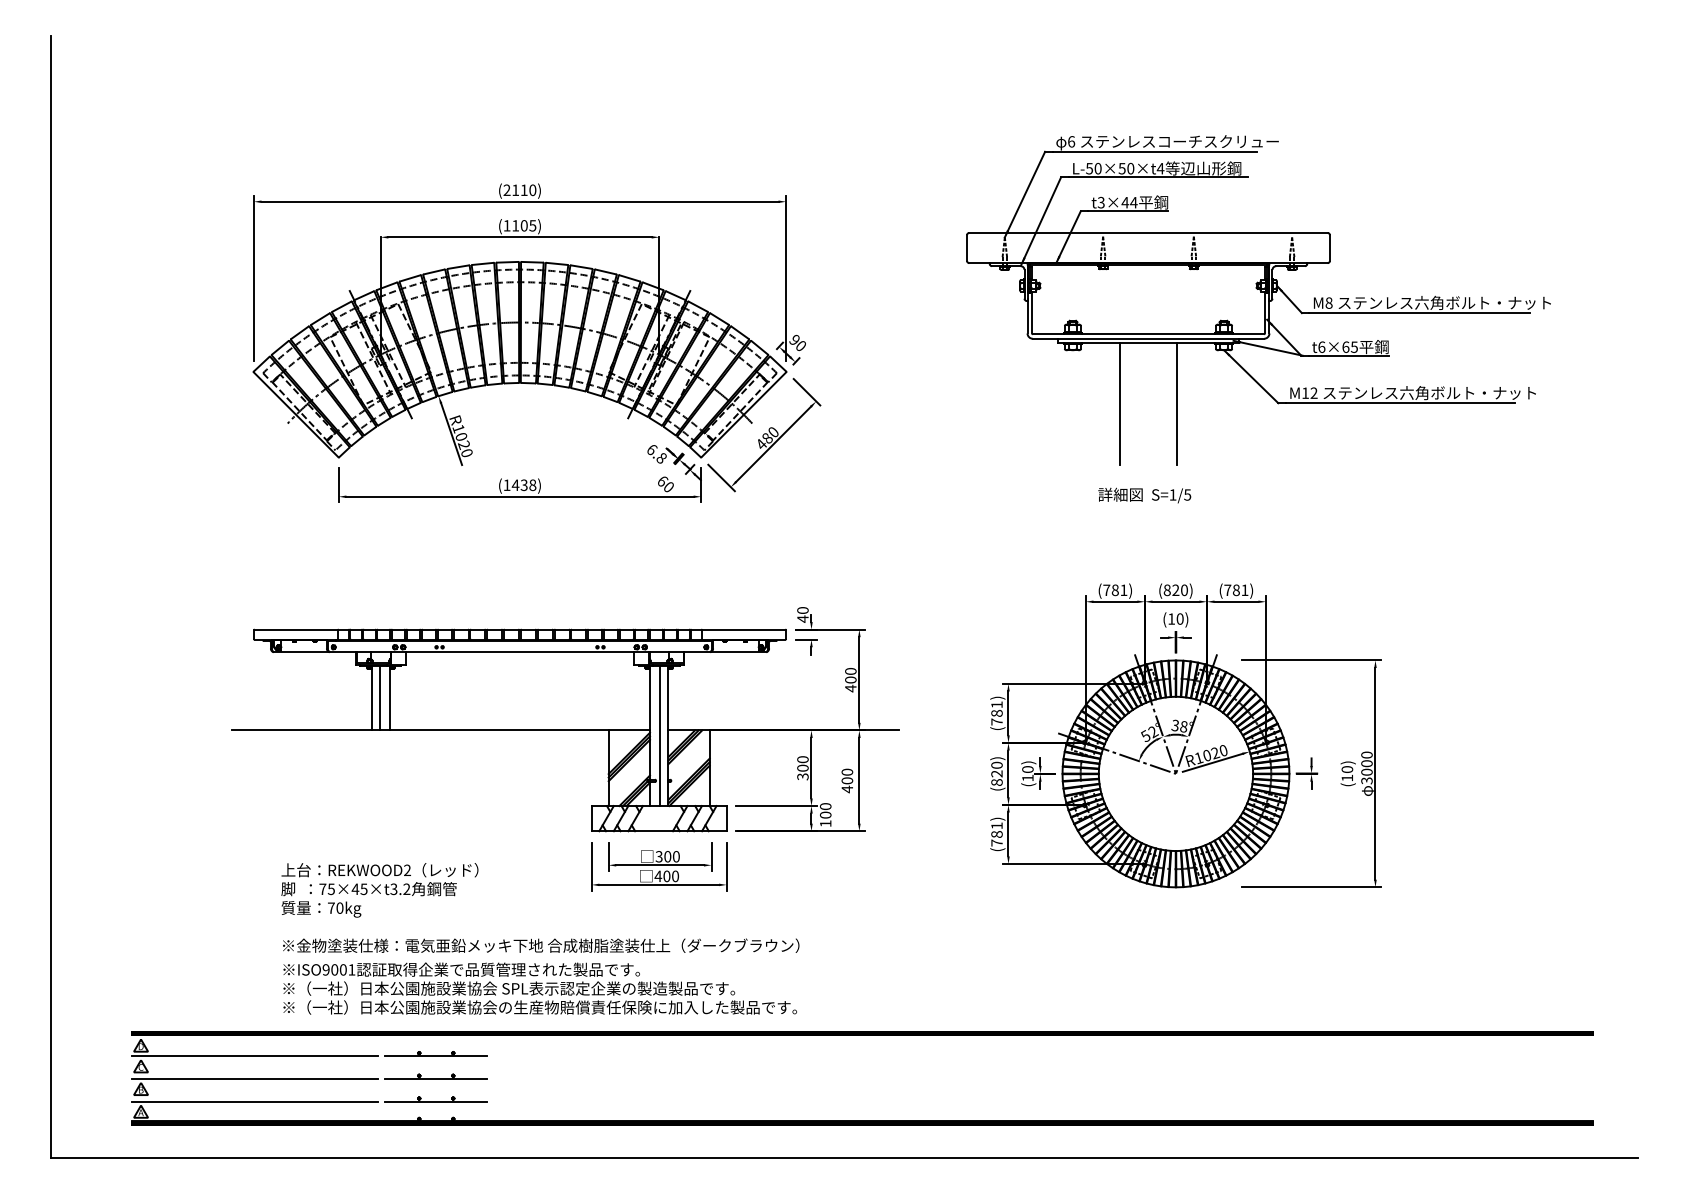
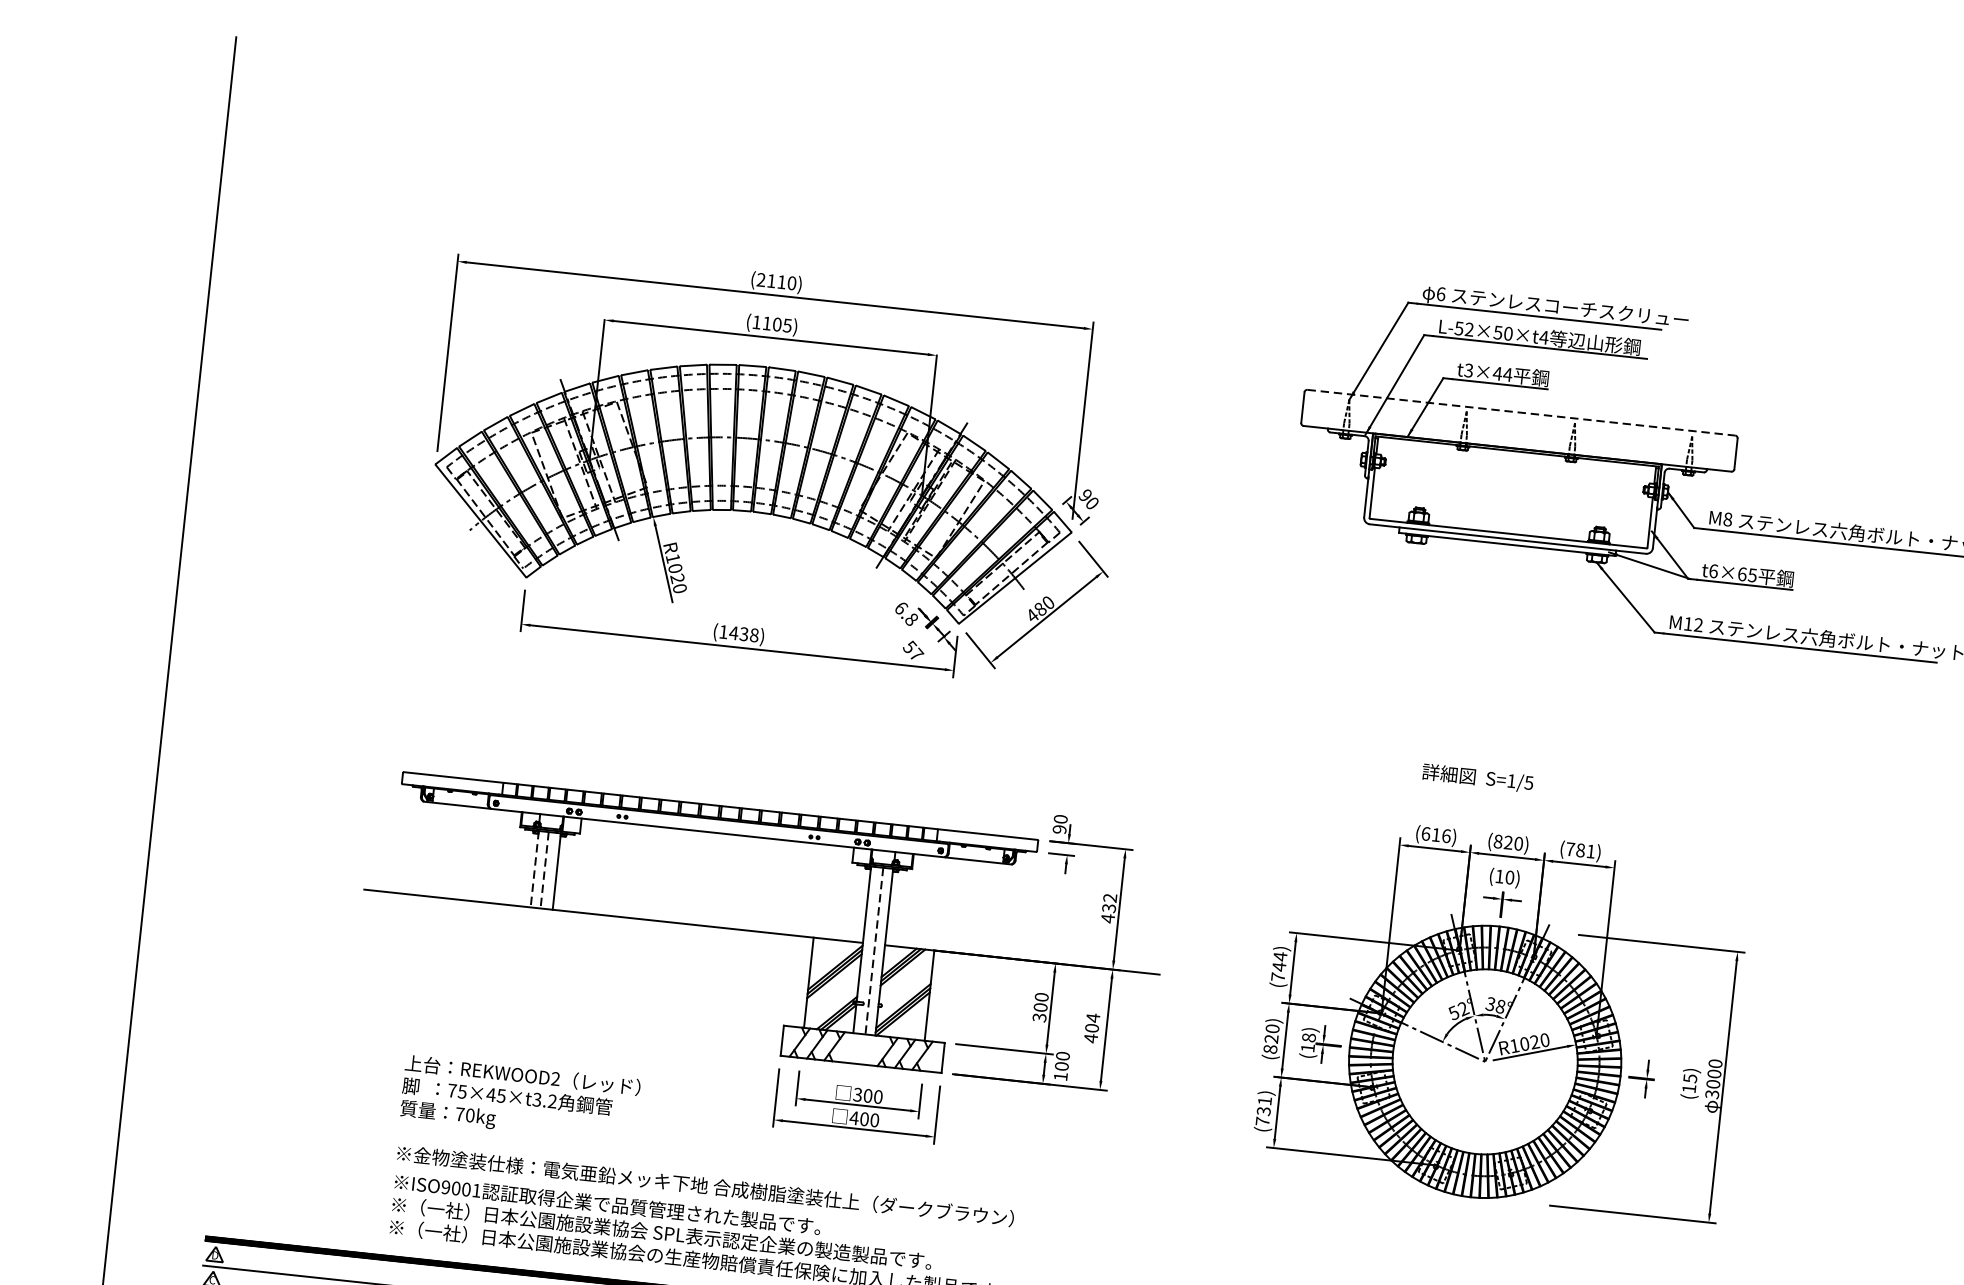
text: (1097, 168) -> (1468, 329), L-50×50×t4 -> L-52×50×t4
line: (1148, 232) -> (1521, 412), solid -> dashed
line: (1120, 404) -> (1466, 613), removed
line: (1176, 404) -> (1532, 621), removed
text: (666, 483) -> (914, 650), 60 -> 57
text: (1144, 495) -> (1477, 778), moved
text: (1115, 590) -> (1436, 835), (781) -> (616)
text: (802, 618) -> (1059, 828), 40 -> 90
text: (850, 675) -> (1109, 902), 400 -> 432
line: (371, 698) -> (534, 869), solid -> dashed
line: (379, 698) -> (544, 870), solid -> dashed
text: (996, 709) -> (1279, 962), (781) -> (744)
line: (660, 736) -> (874, 951), solid -> dashed
text: (1027, 769) -> (1308, 1037), (10) -> (18)
text: (1347, 769) -> (1690, 1078), (10) -> (15)
text: (847, 772) -> (1093, 1018), 400 -> 404
text: (996, 834) -> (1263, 1111), (781) -> (731)

